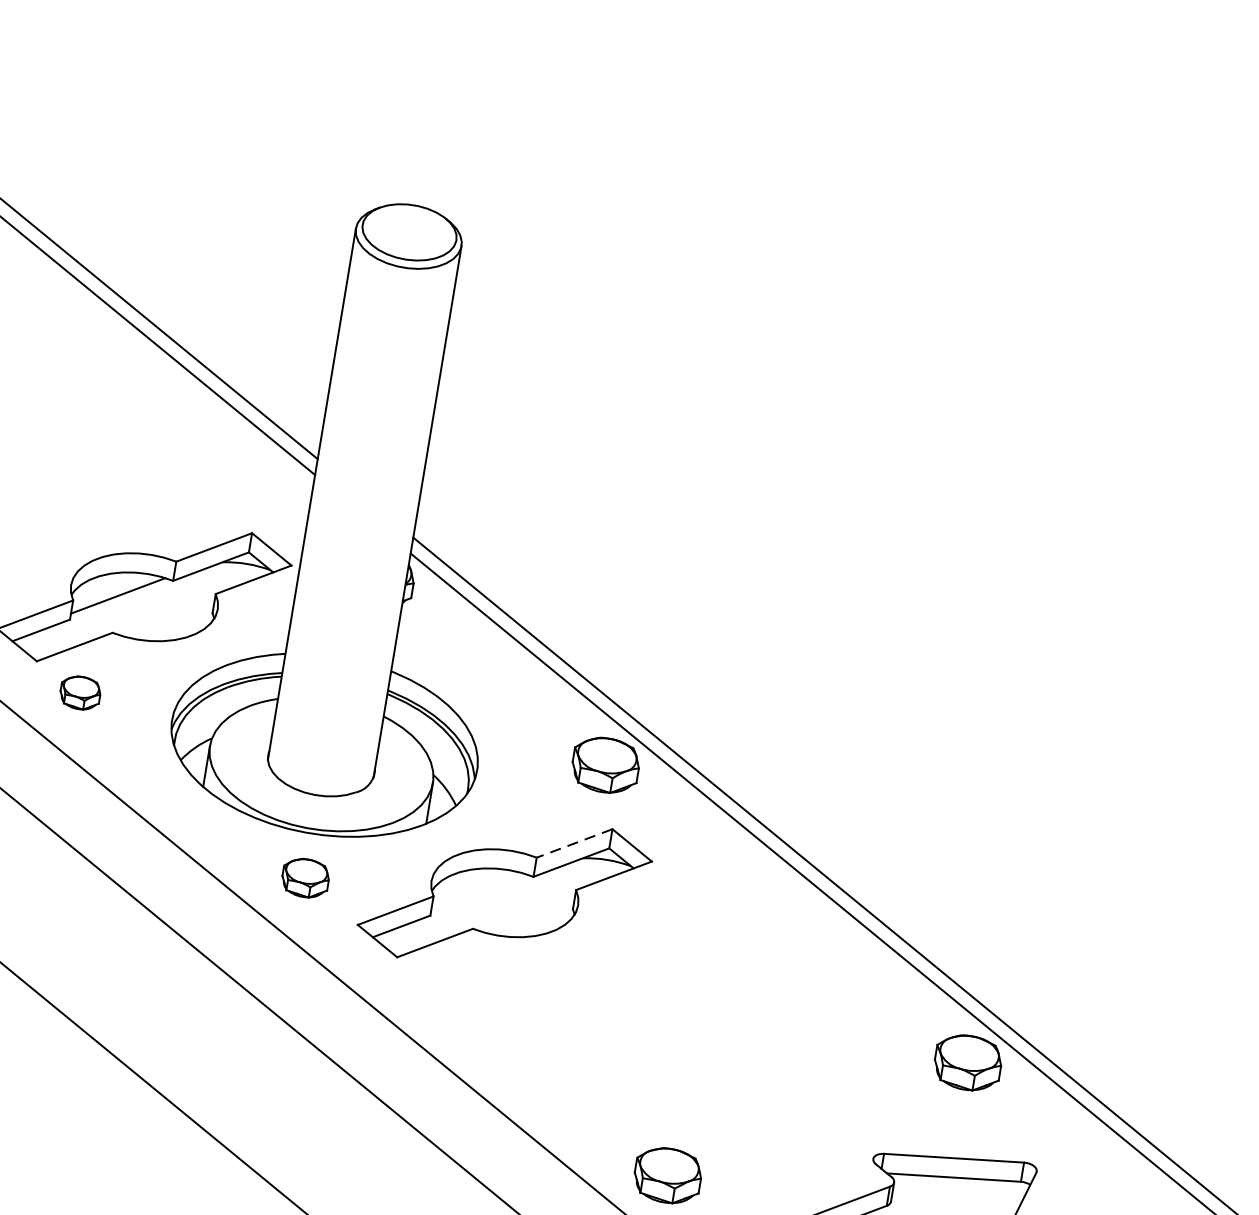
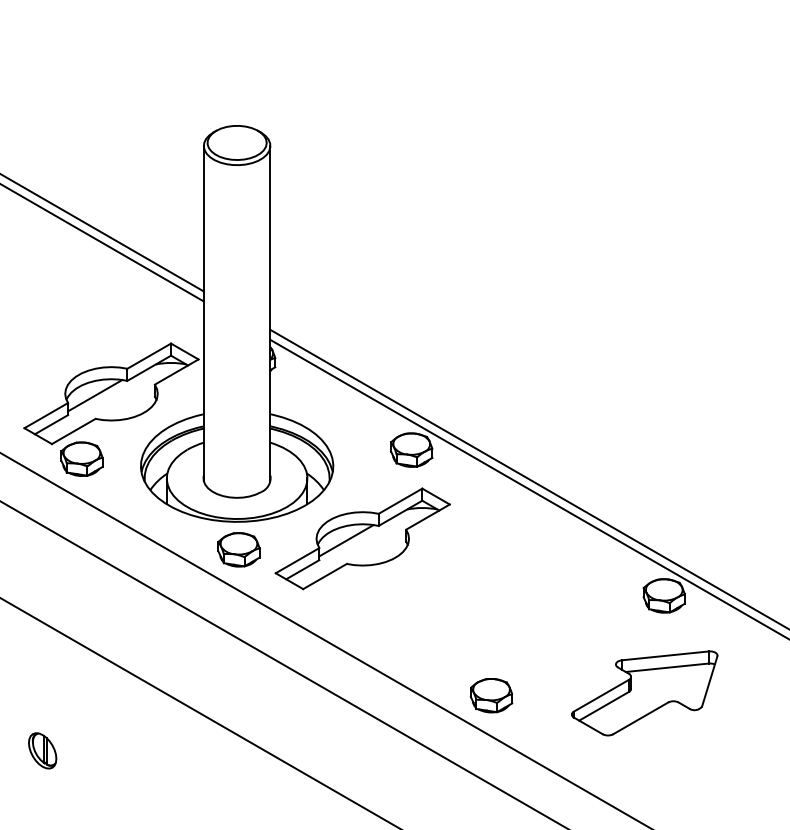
part: (79, 691) -> (81, 458), size x1.67
line: (574, 843) -> (400, 501), dashed -> solid
part: (304, 877) -> (238, 549), size x1.43
line: (478, 891) -> (346, 540), added

